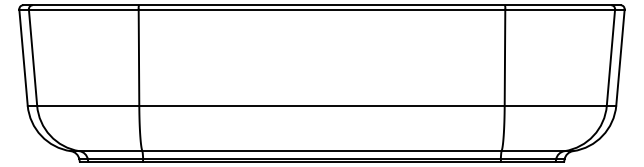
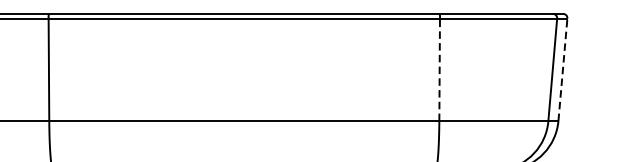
line: (505, 57) -> (440, 69), solid -> dashed
line: (620, 57) -> (562, 69), solid -> dashed

